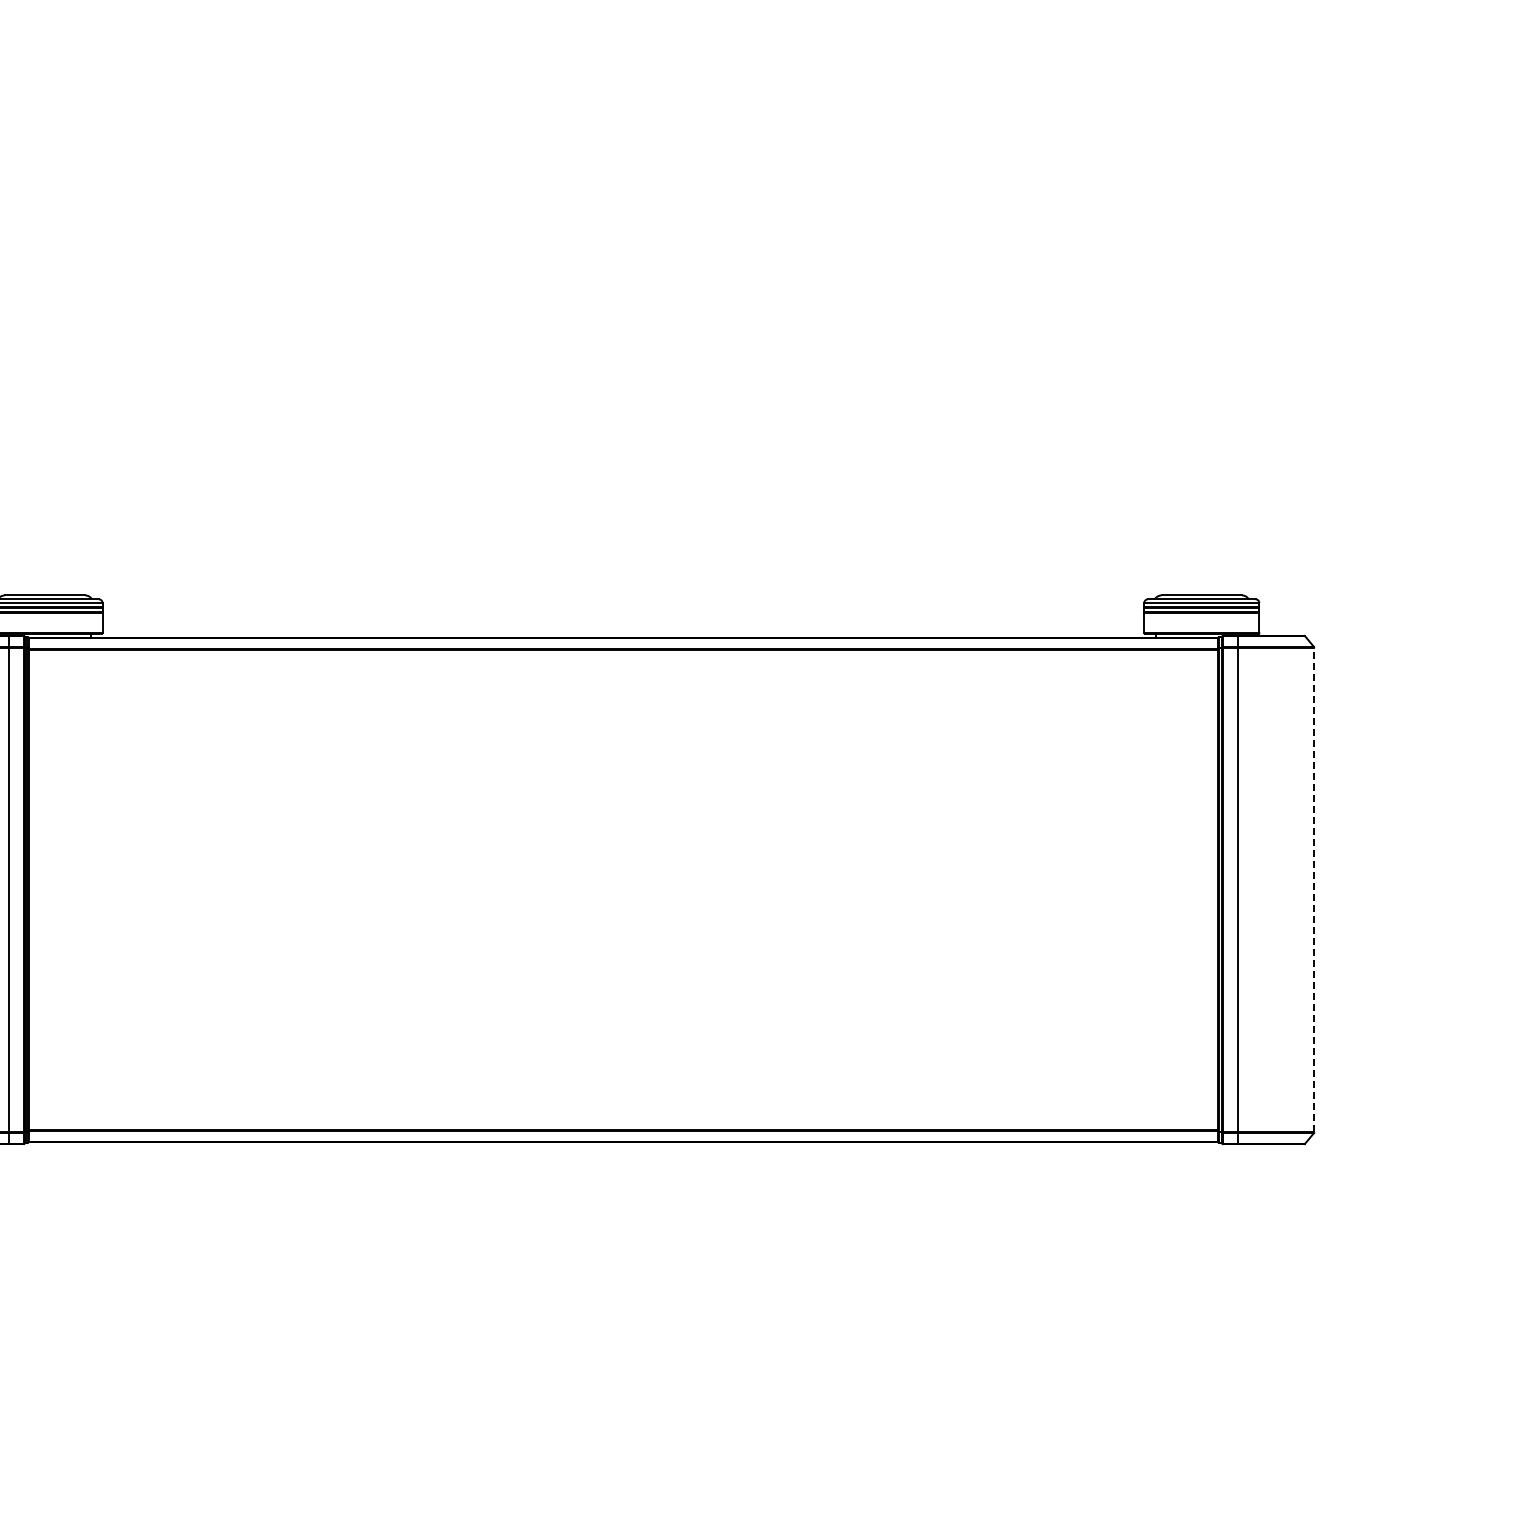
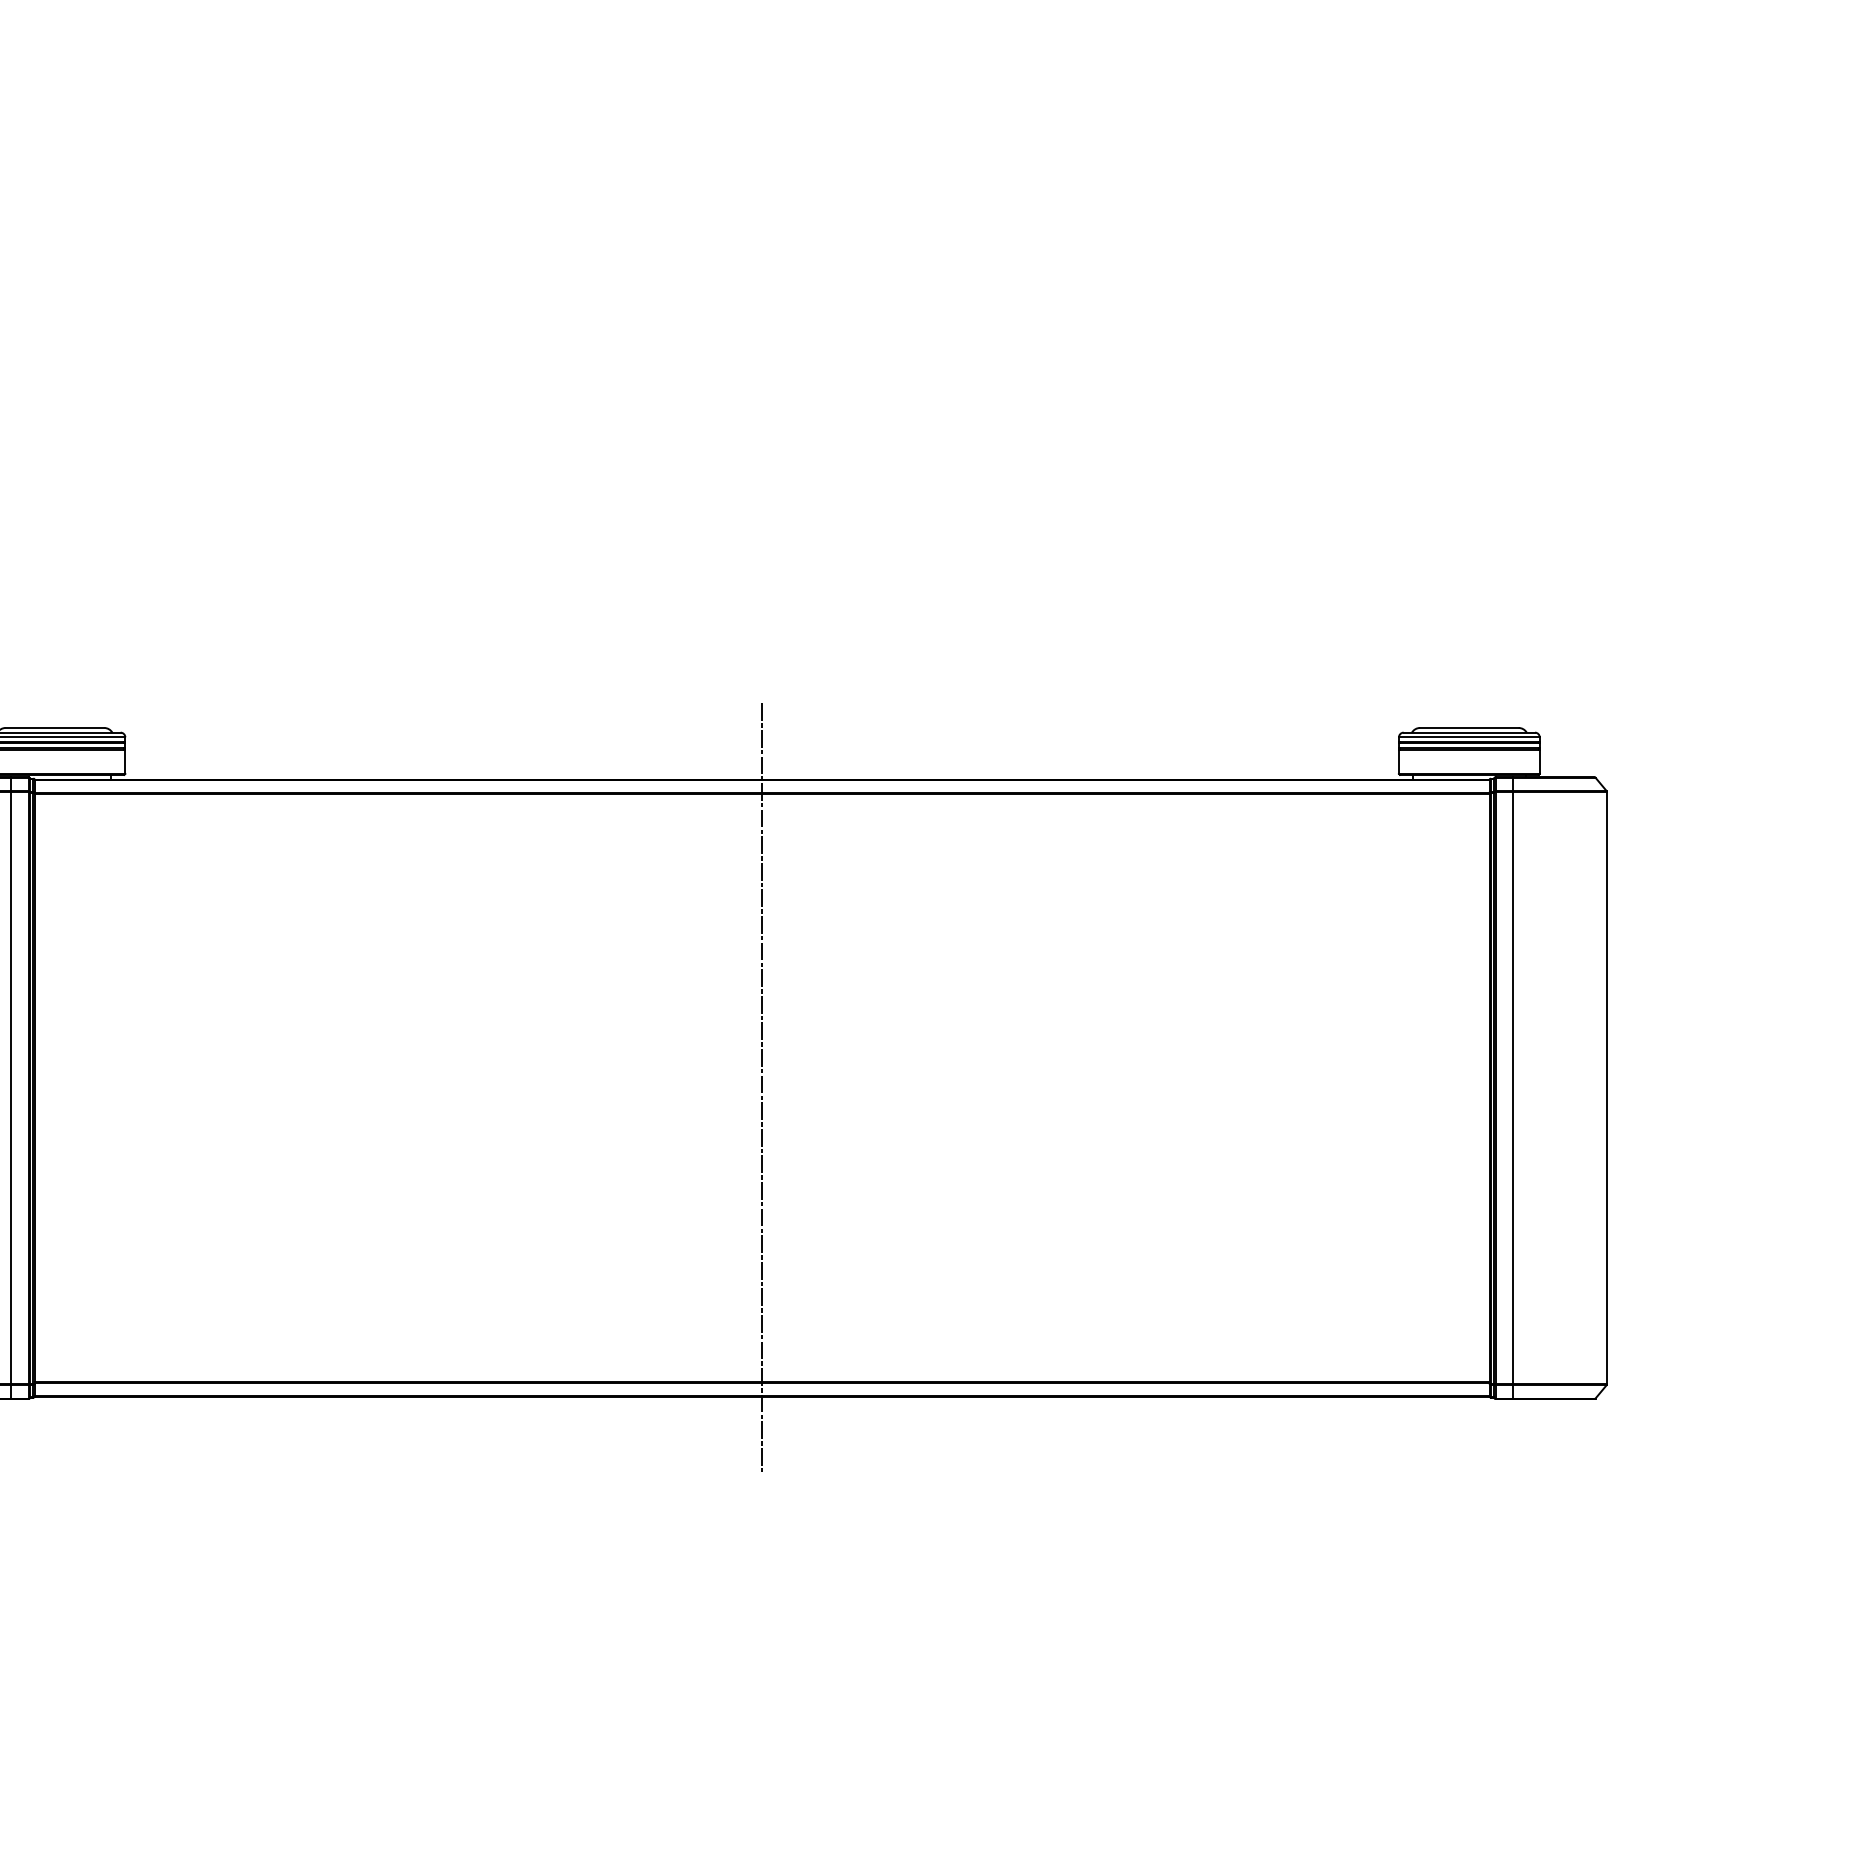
line: (623, 889) -> (762, 1087), added
line: (1314, 889) -> (1607, 1087), dashed -> solid

